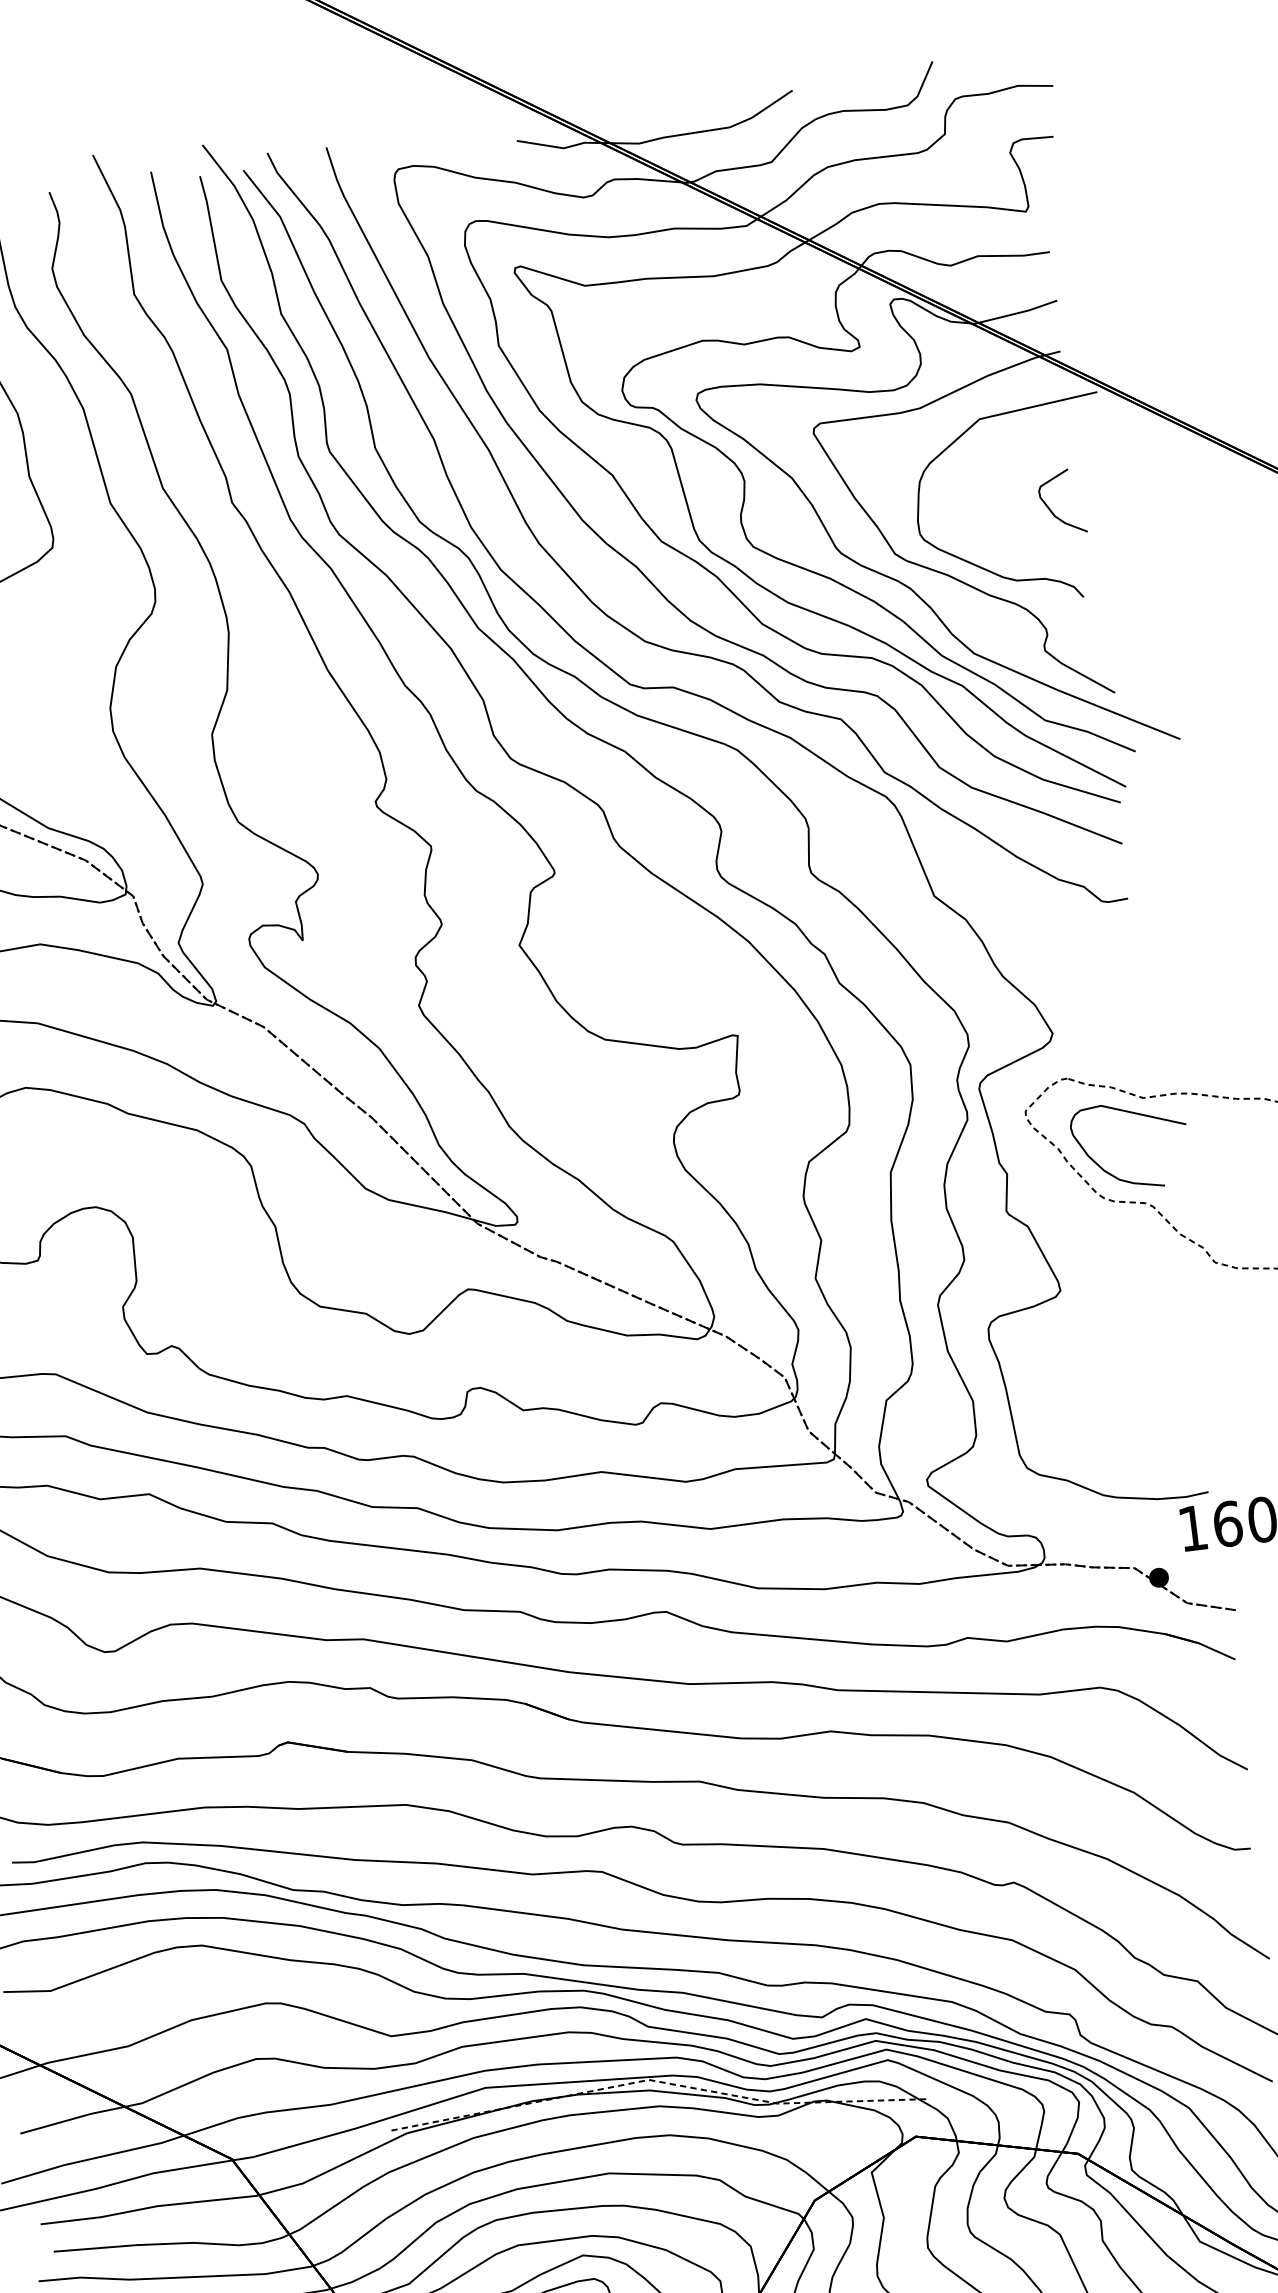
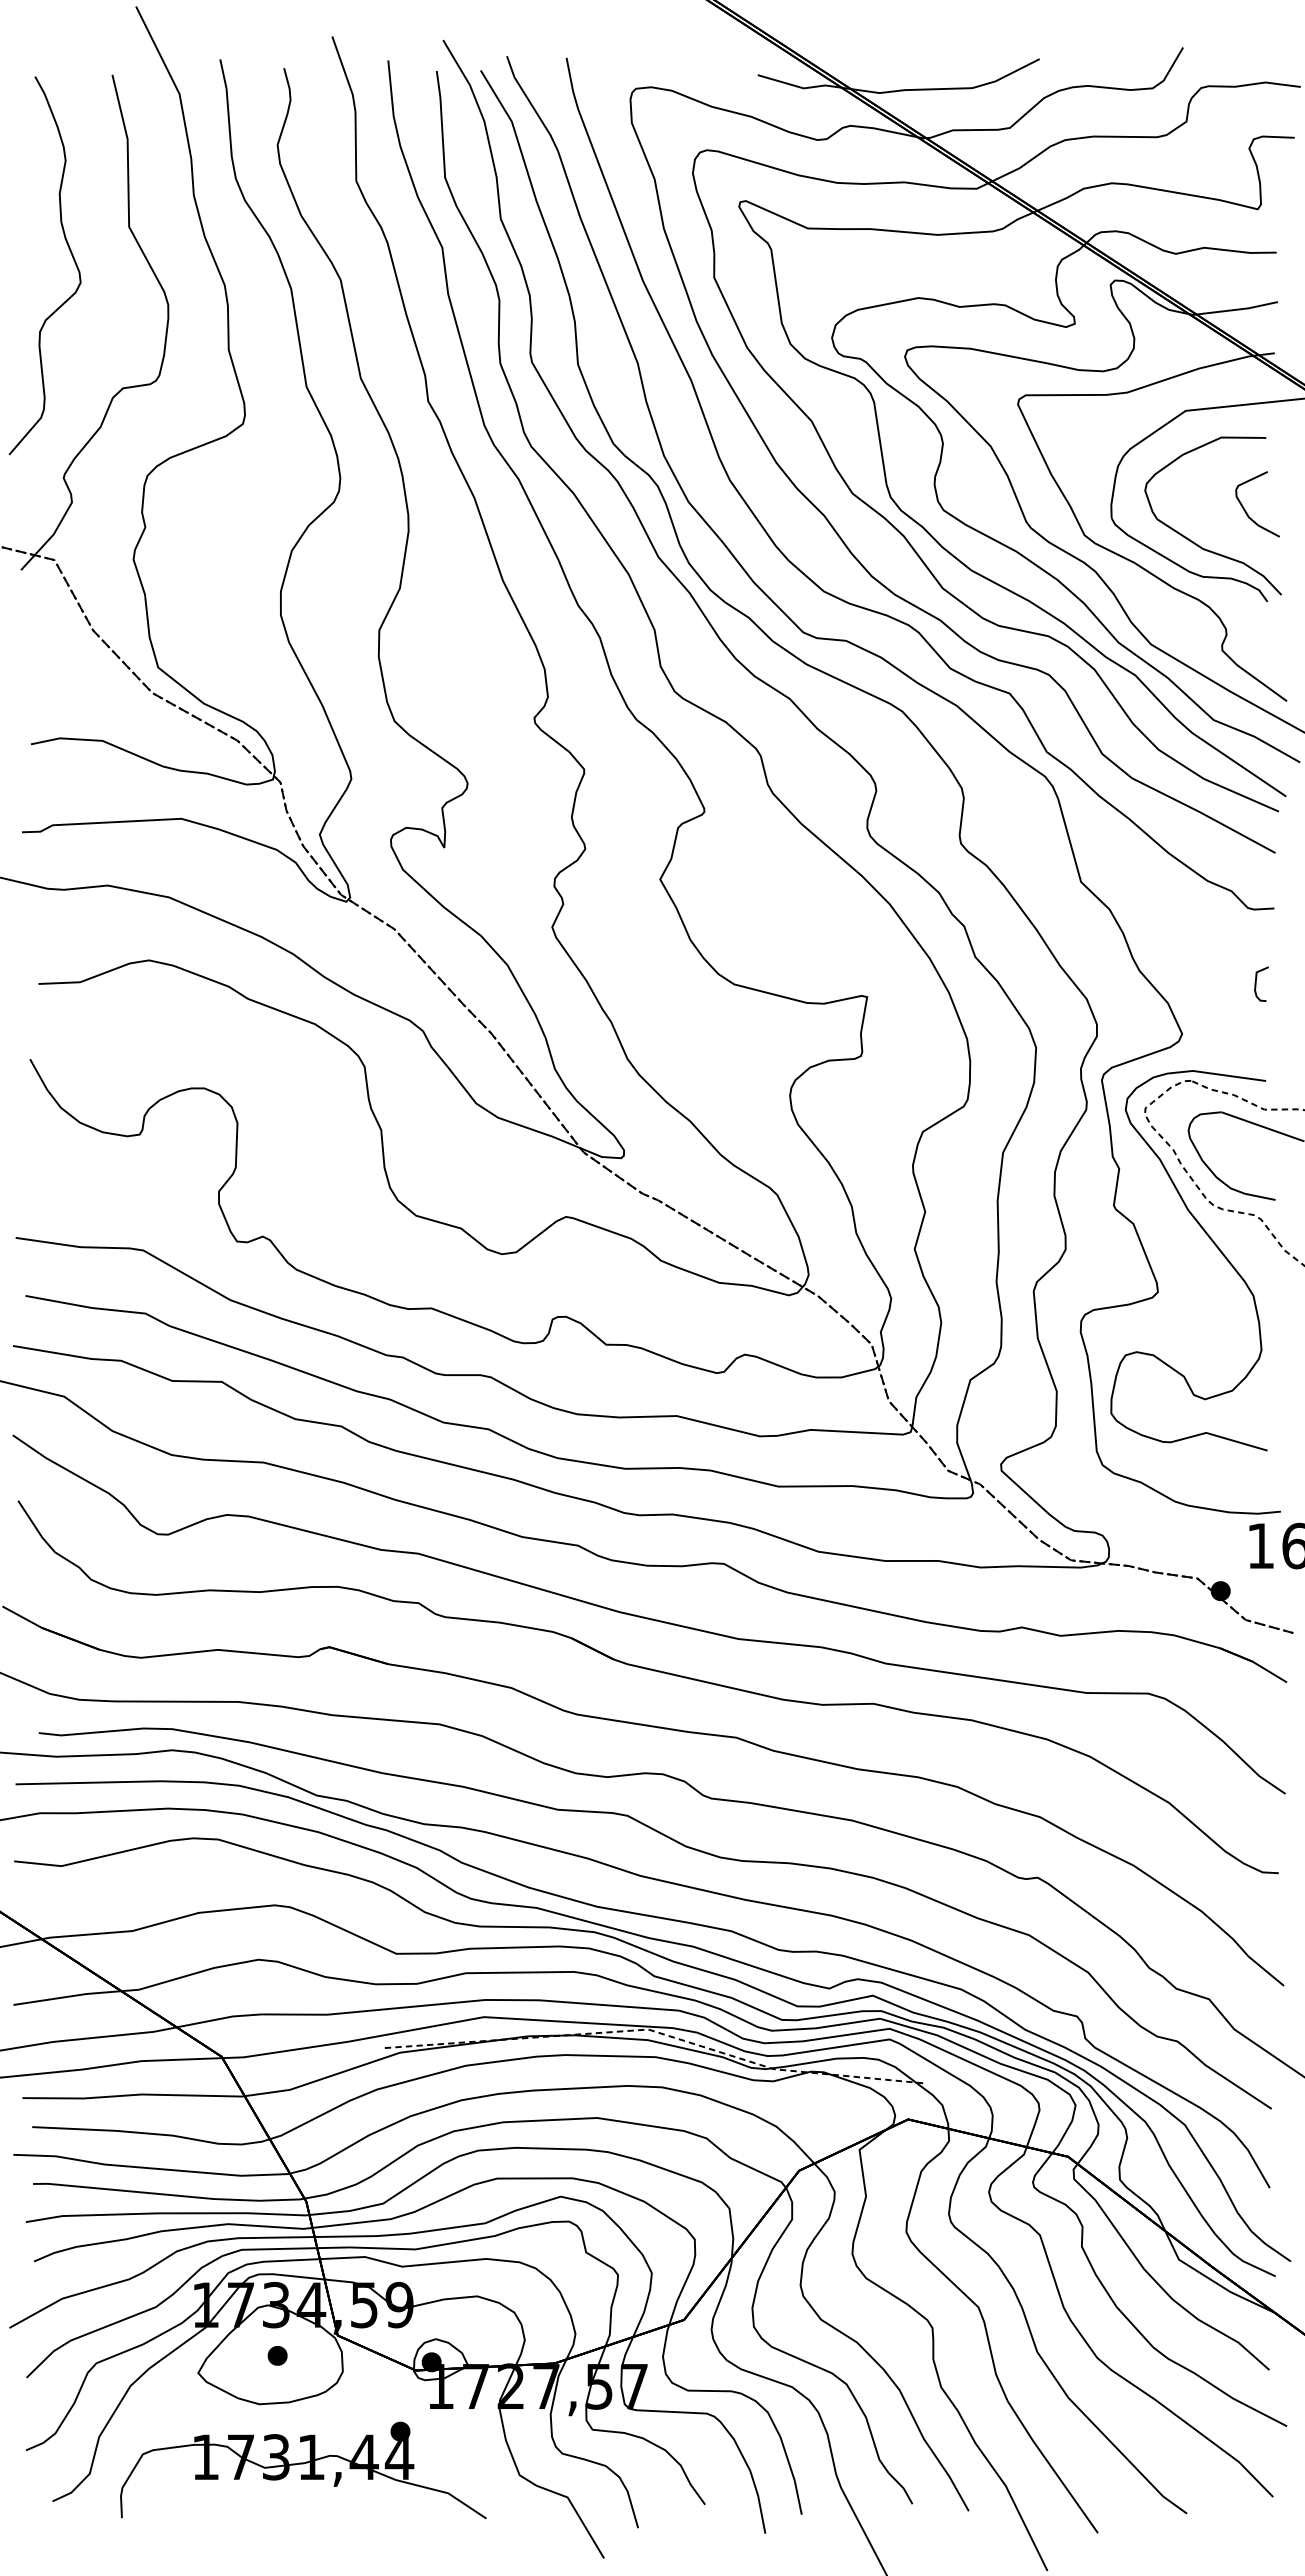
curve: (1005, 547) -> (1195, 542), added
curve: (1119, 974) -> (1256, 983), added
curve: (1107, 1234) -> (1211, 1241), added

